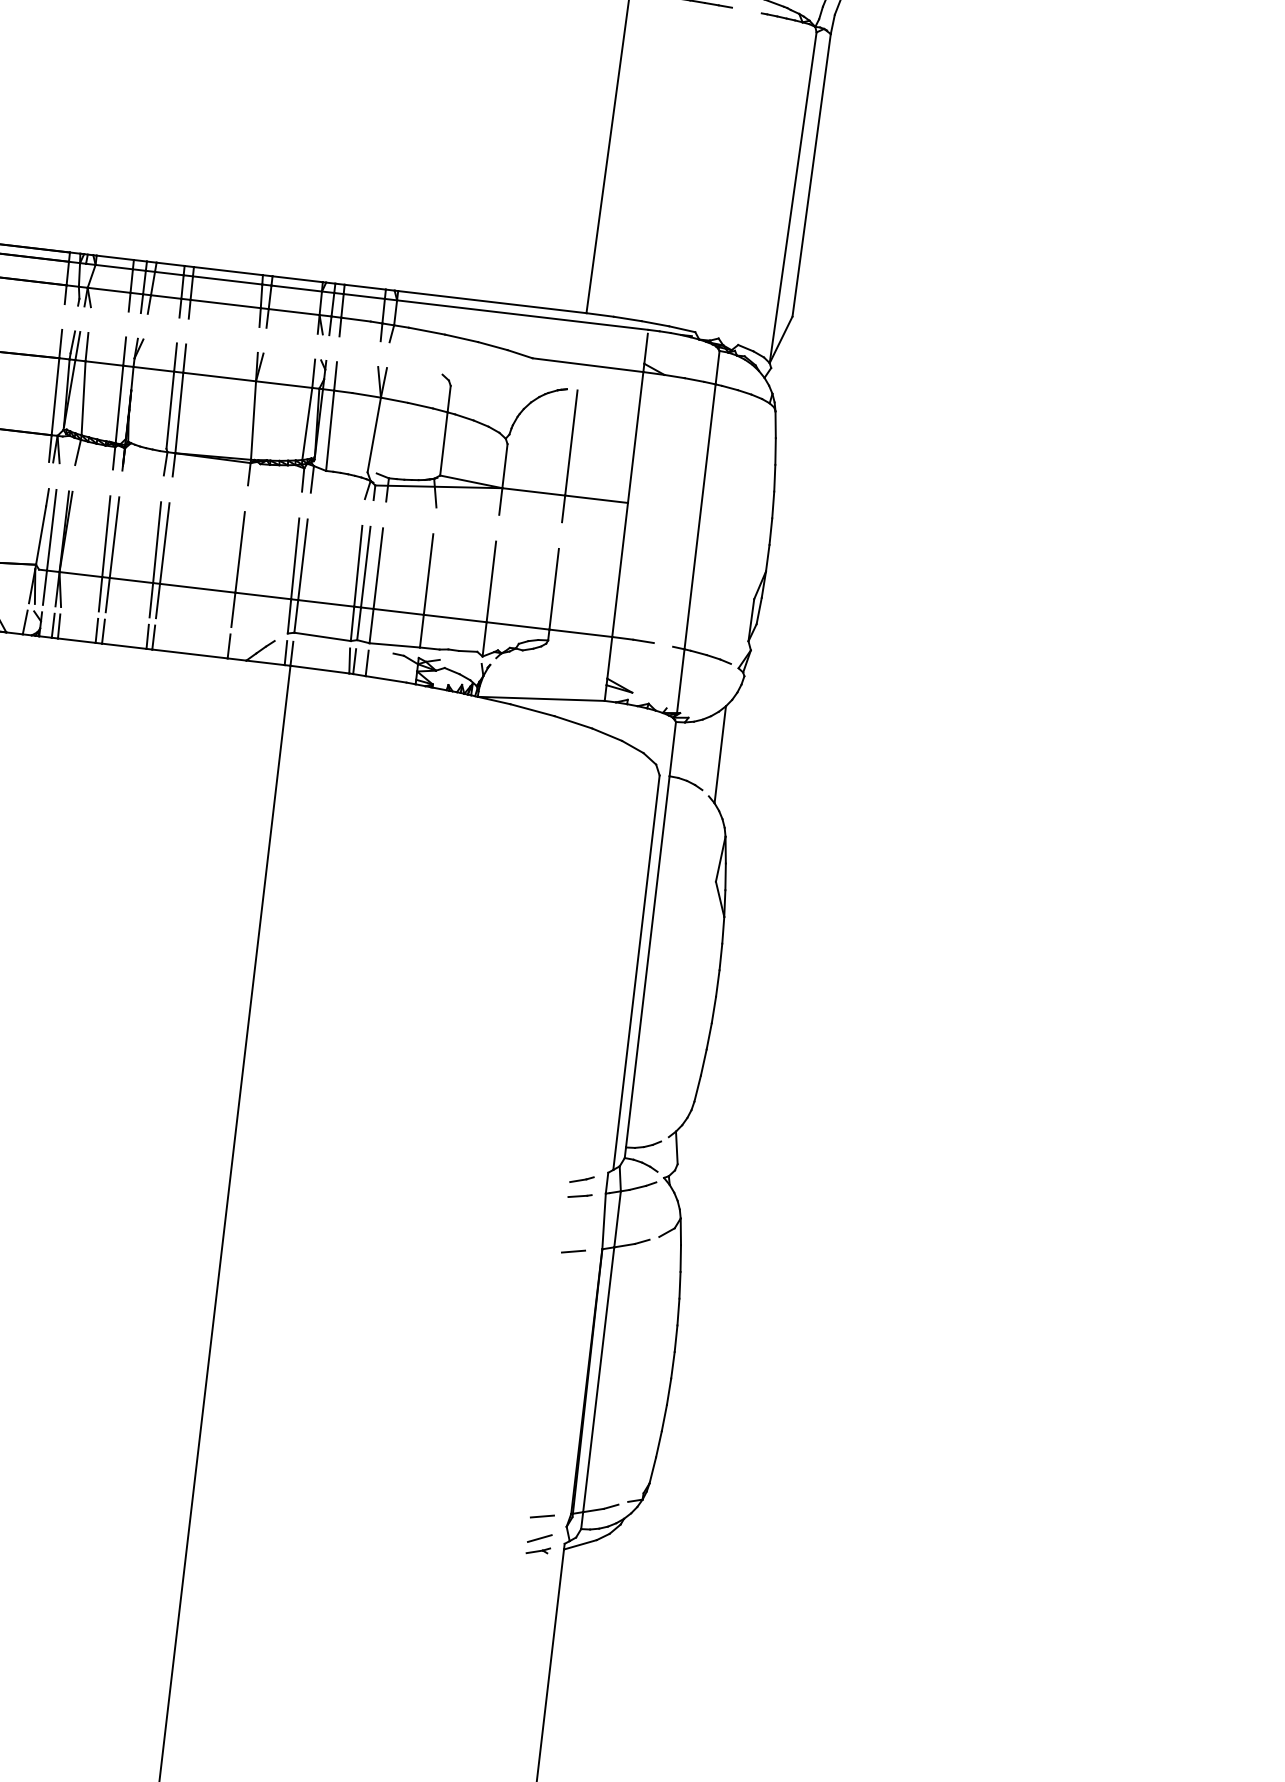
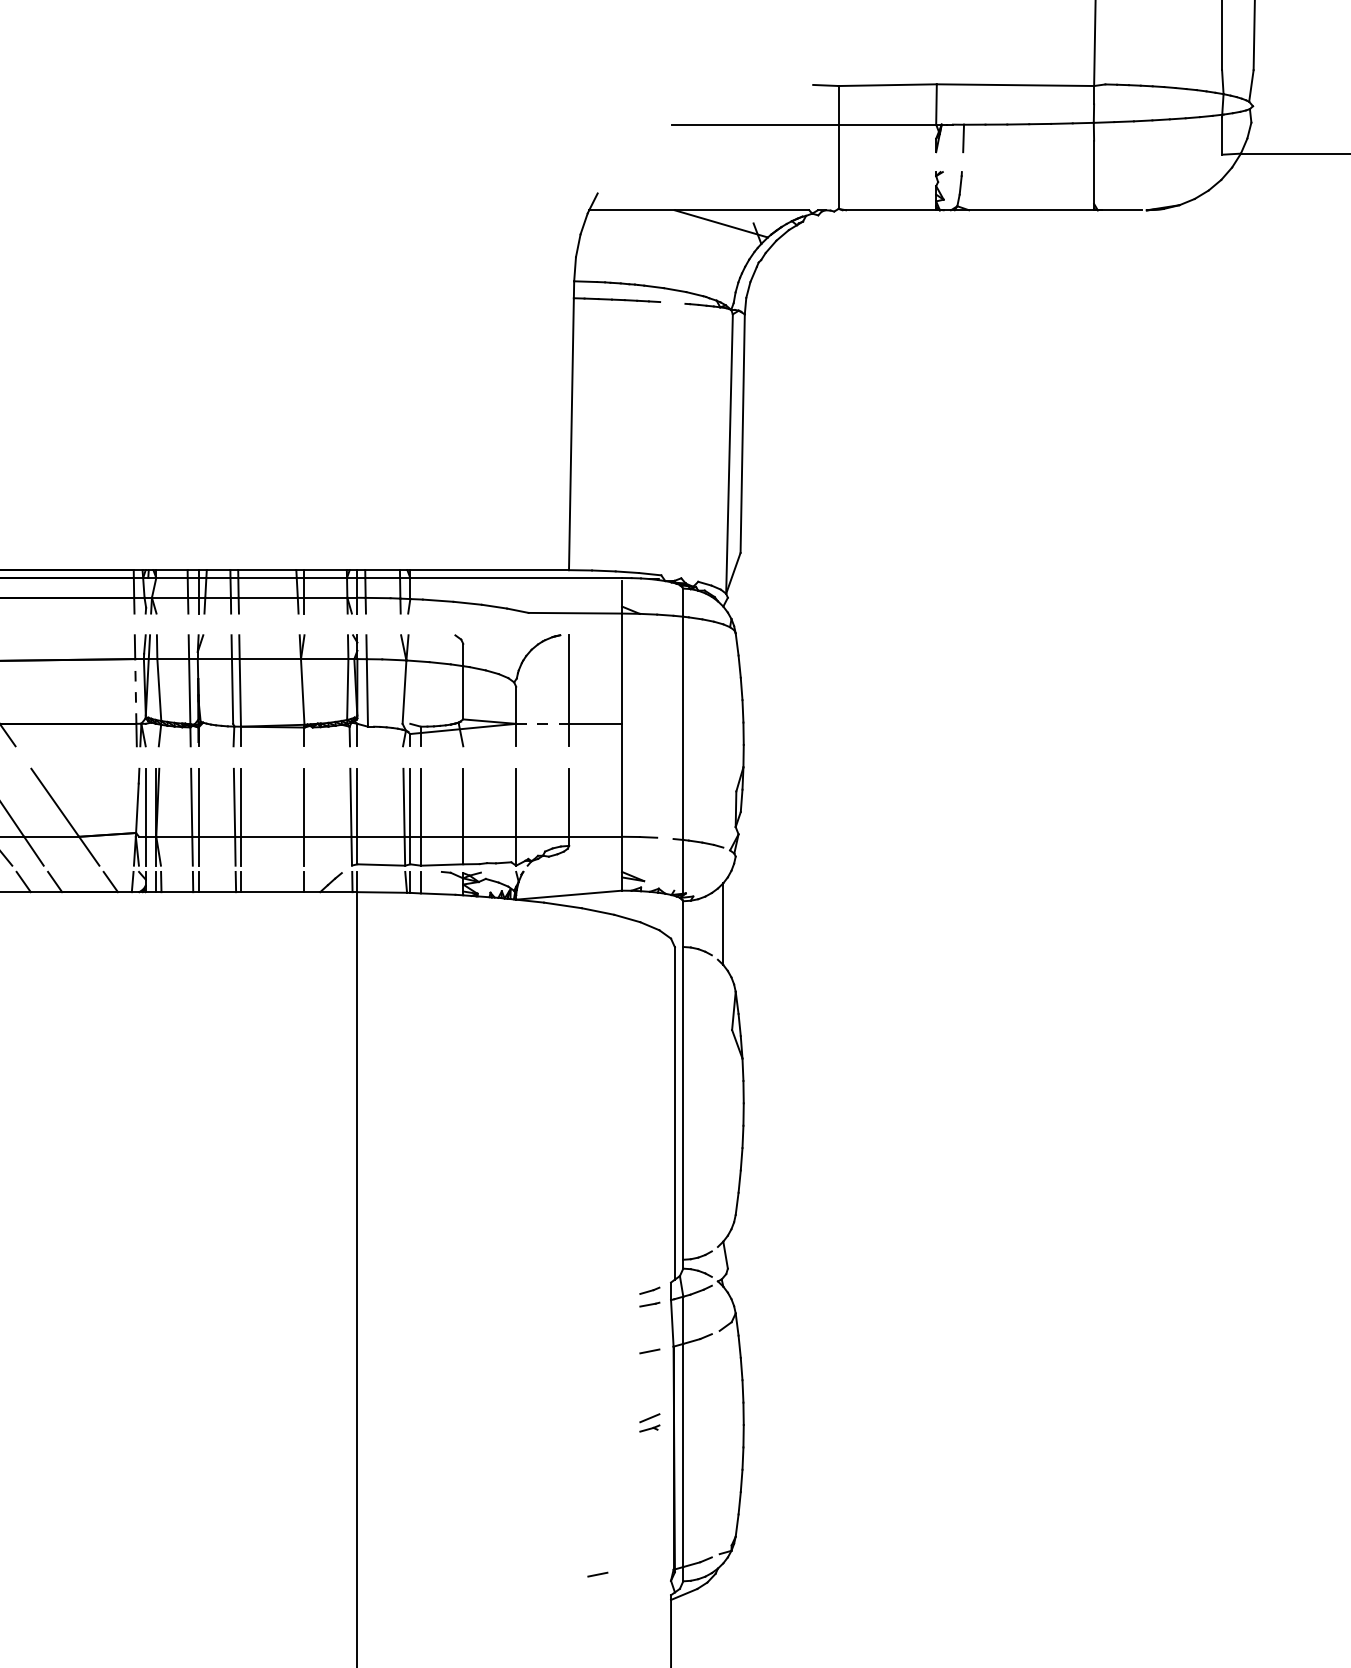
line: (55, 395) -> (135, 690), solid -> dashed
line: (534, 491) -> (543, 723), solid -> dashed
line: (542, 1516) -> (597, 1574), moved
part: (538, 1543) -> (649, 1422), moved

